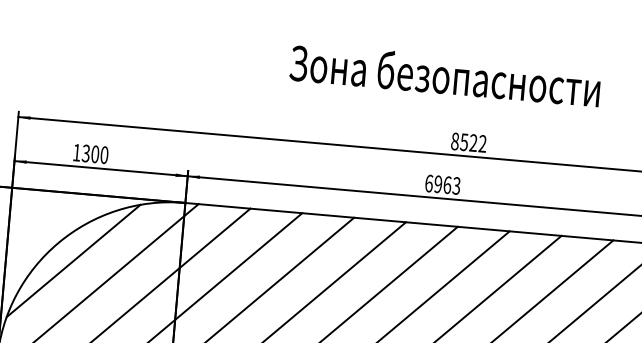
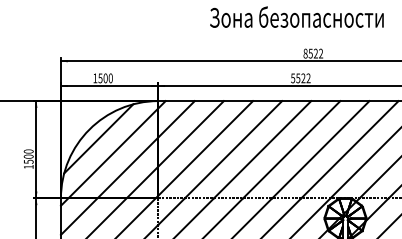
text: (86, 151) -> (100, 77), 1300 -> 1500
text: (442, 184) -> (300, 78), 6963 -> 5522

